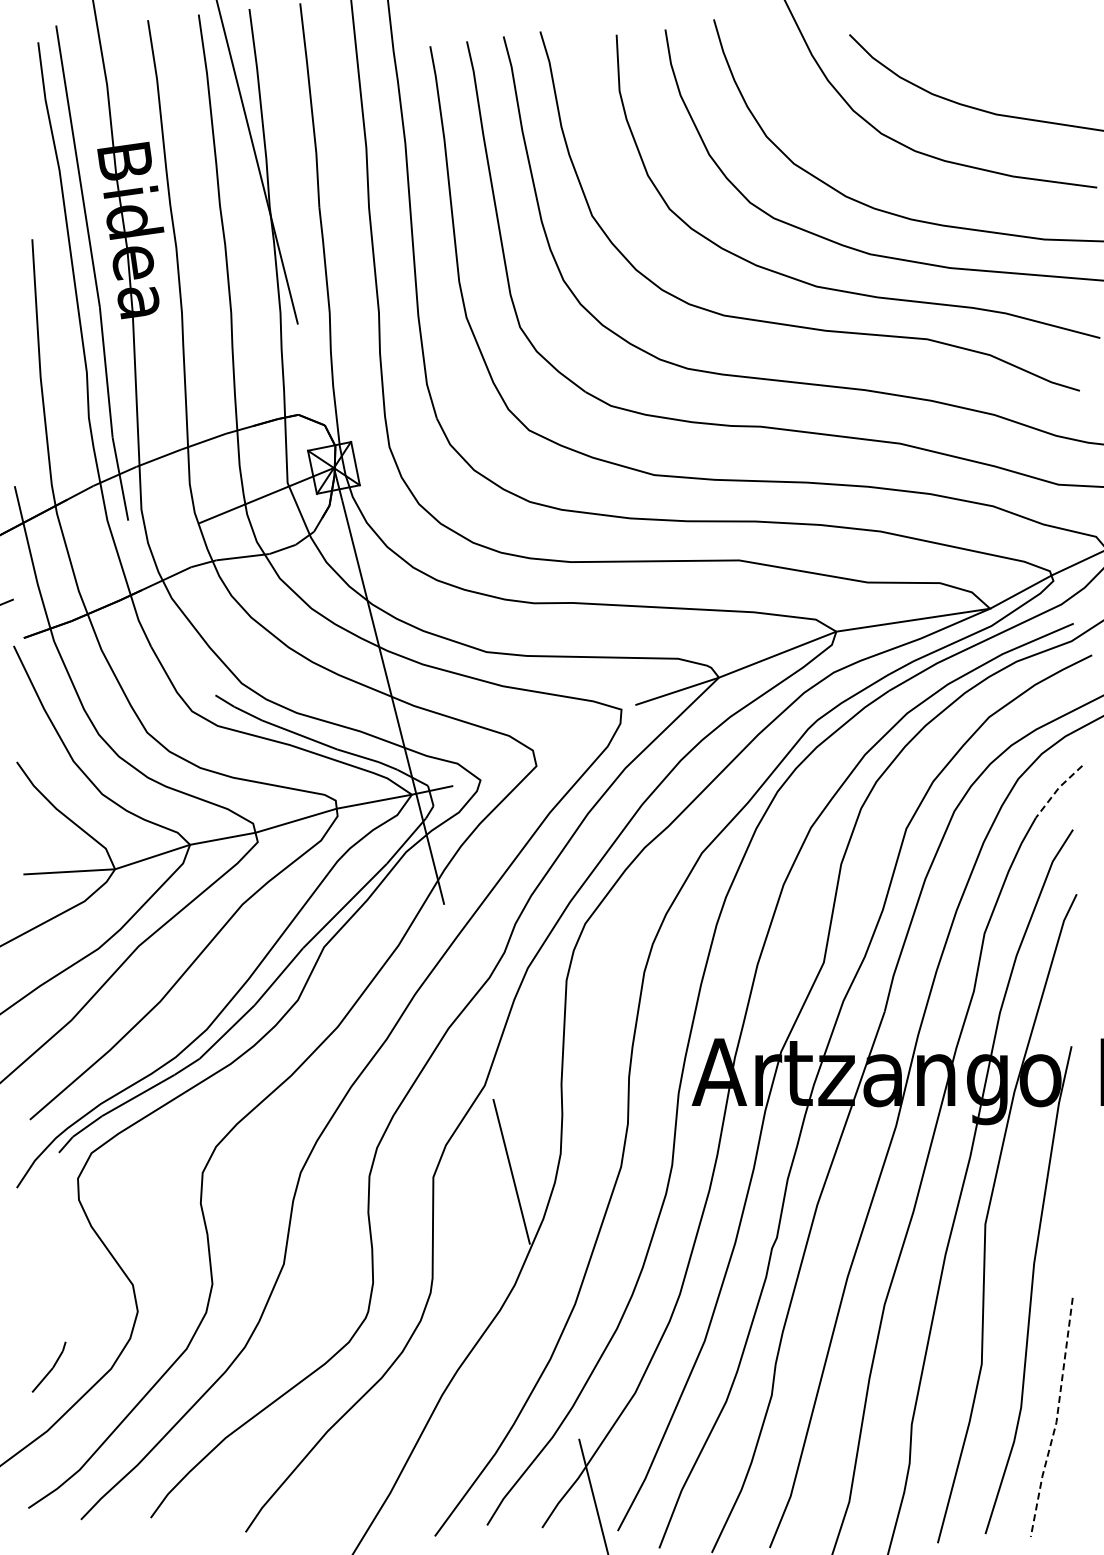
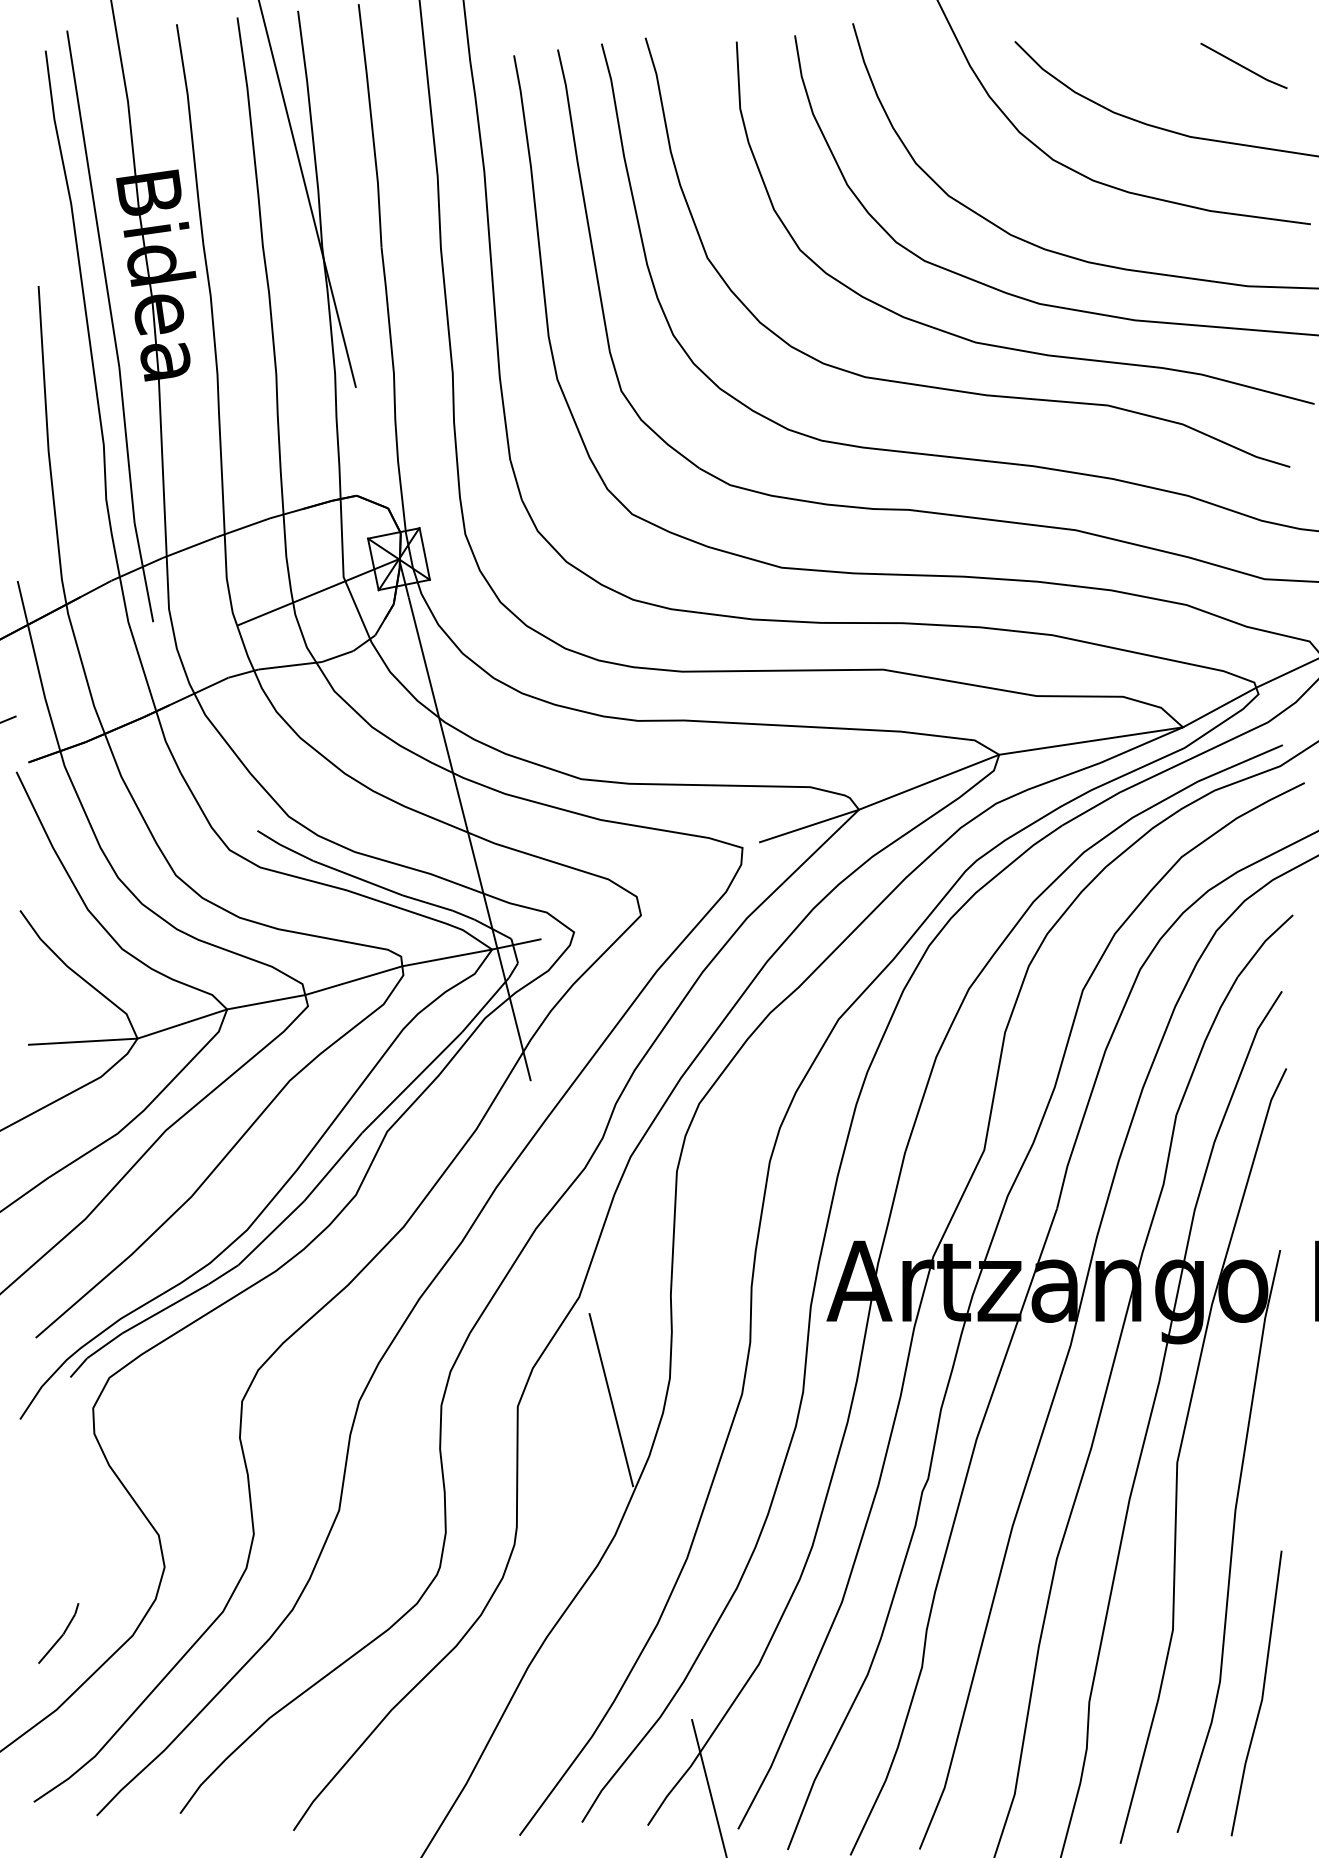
line: (1040, 54) -> (1243, 65), added
line: (1057, 789) -> (1263, 943), dashed -> solid
line: (1056, 1419) -> (1262, 1695), dashed -> solid

